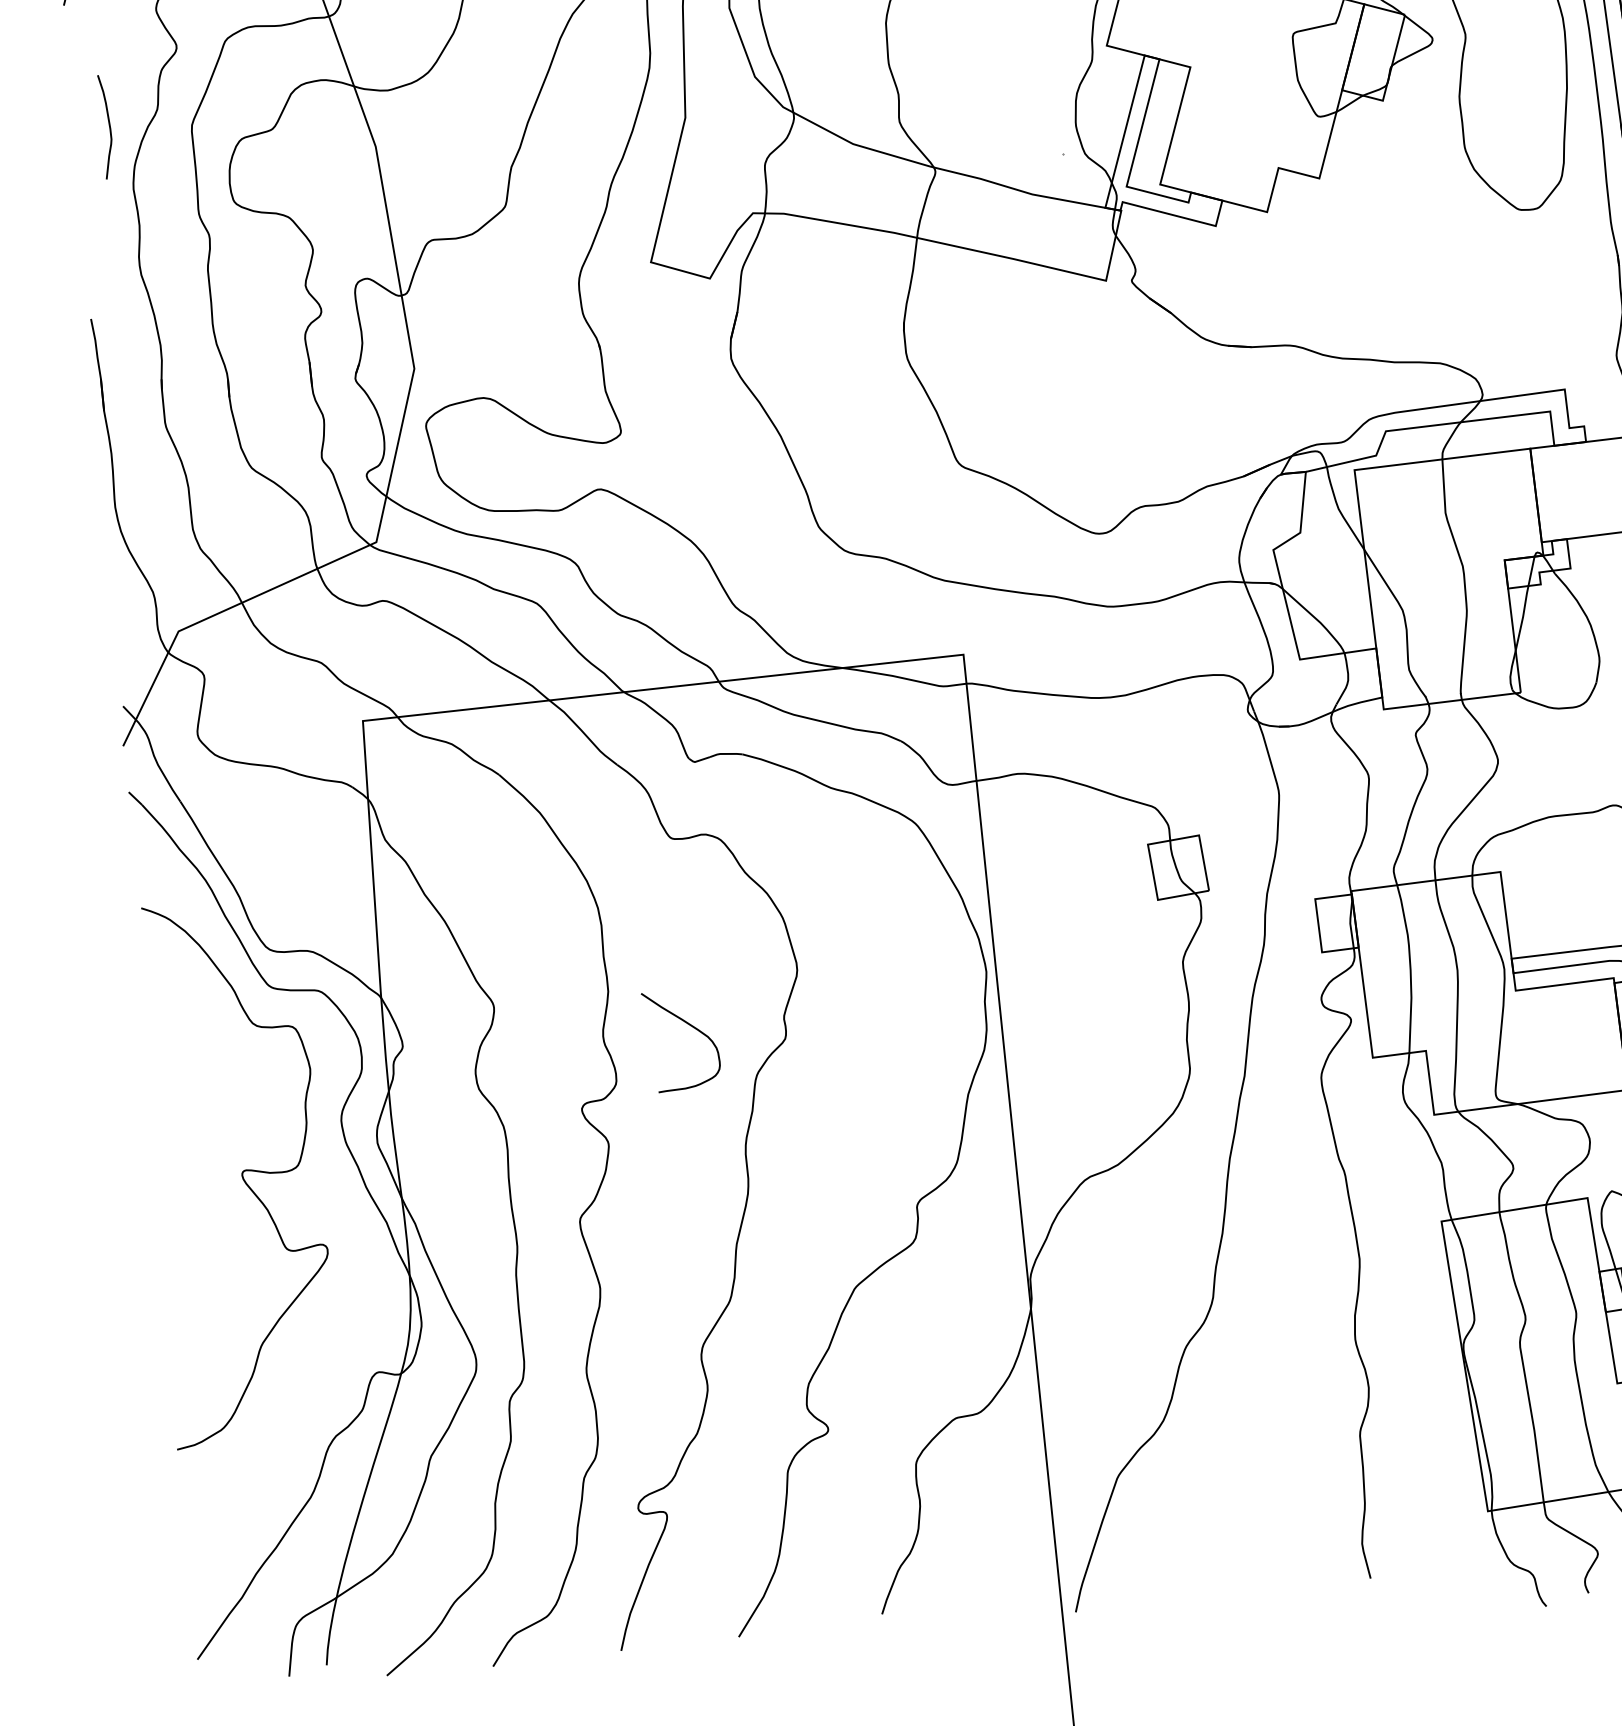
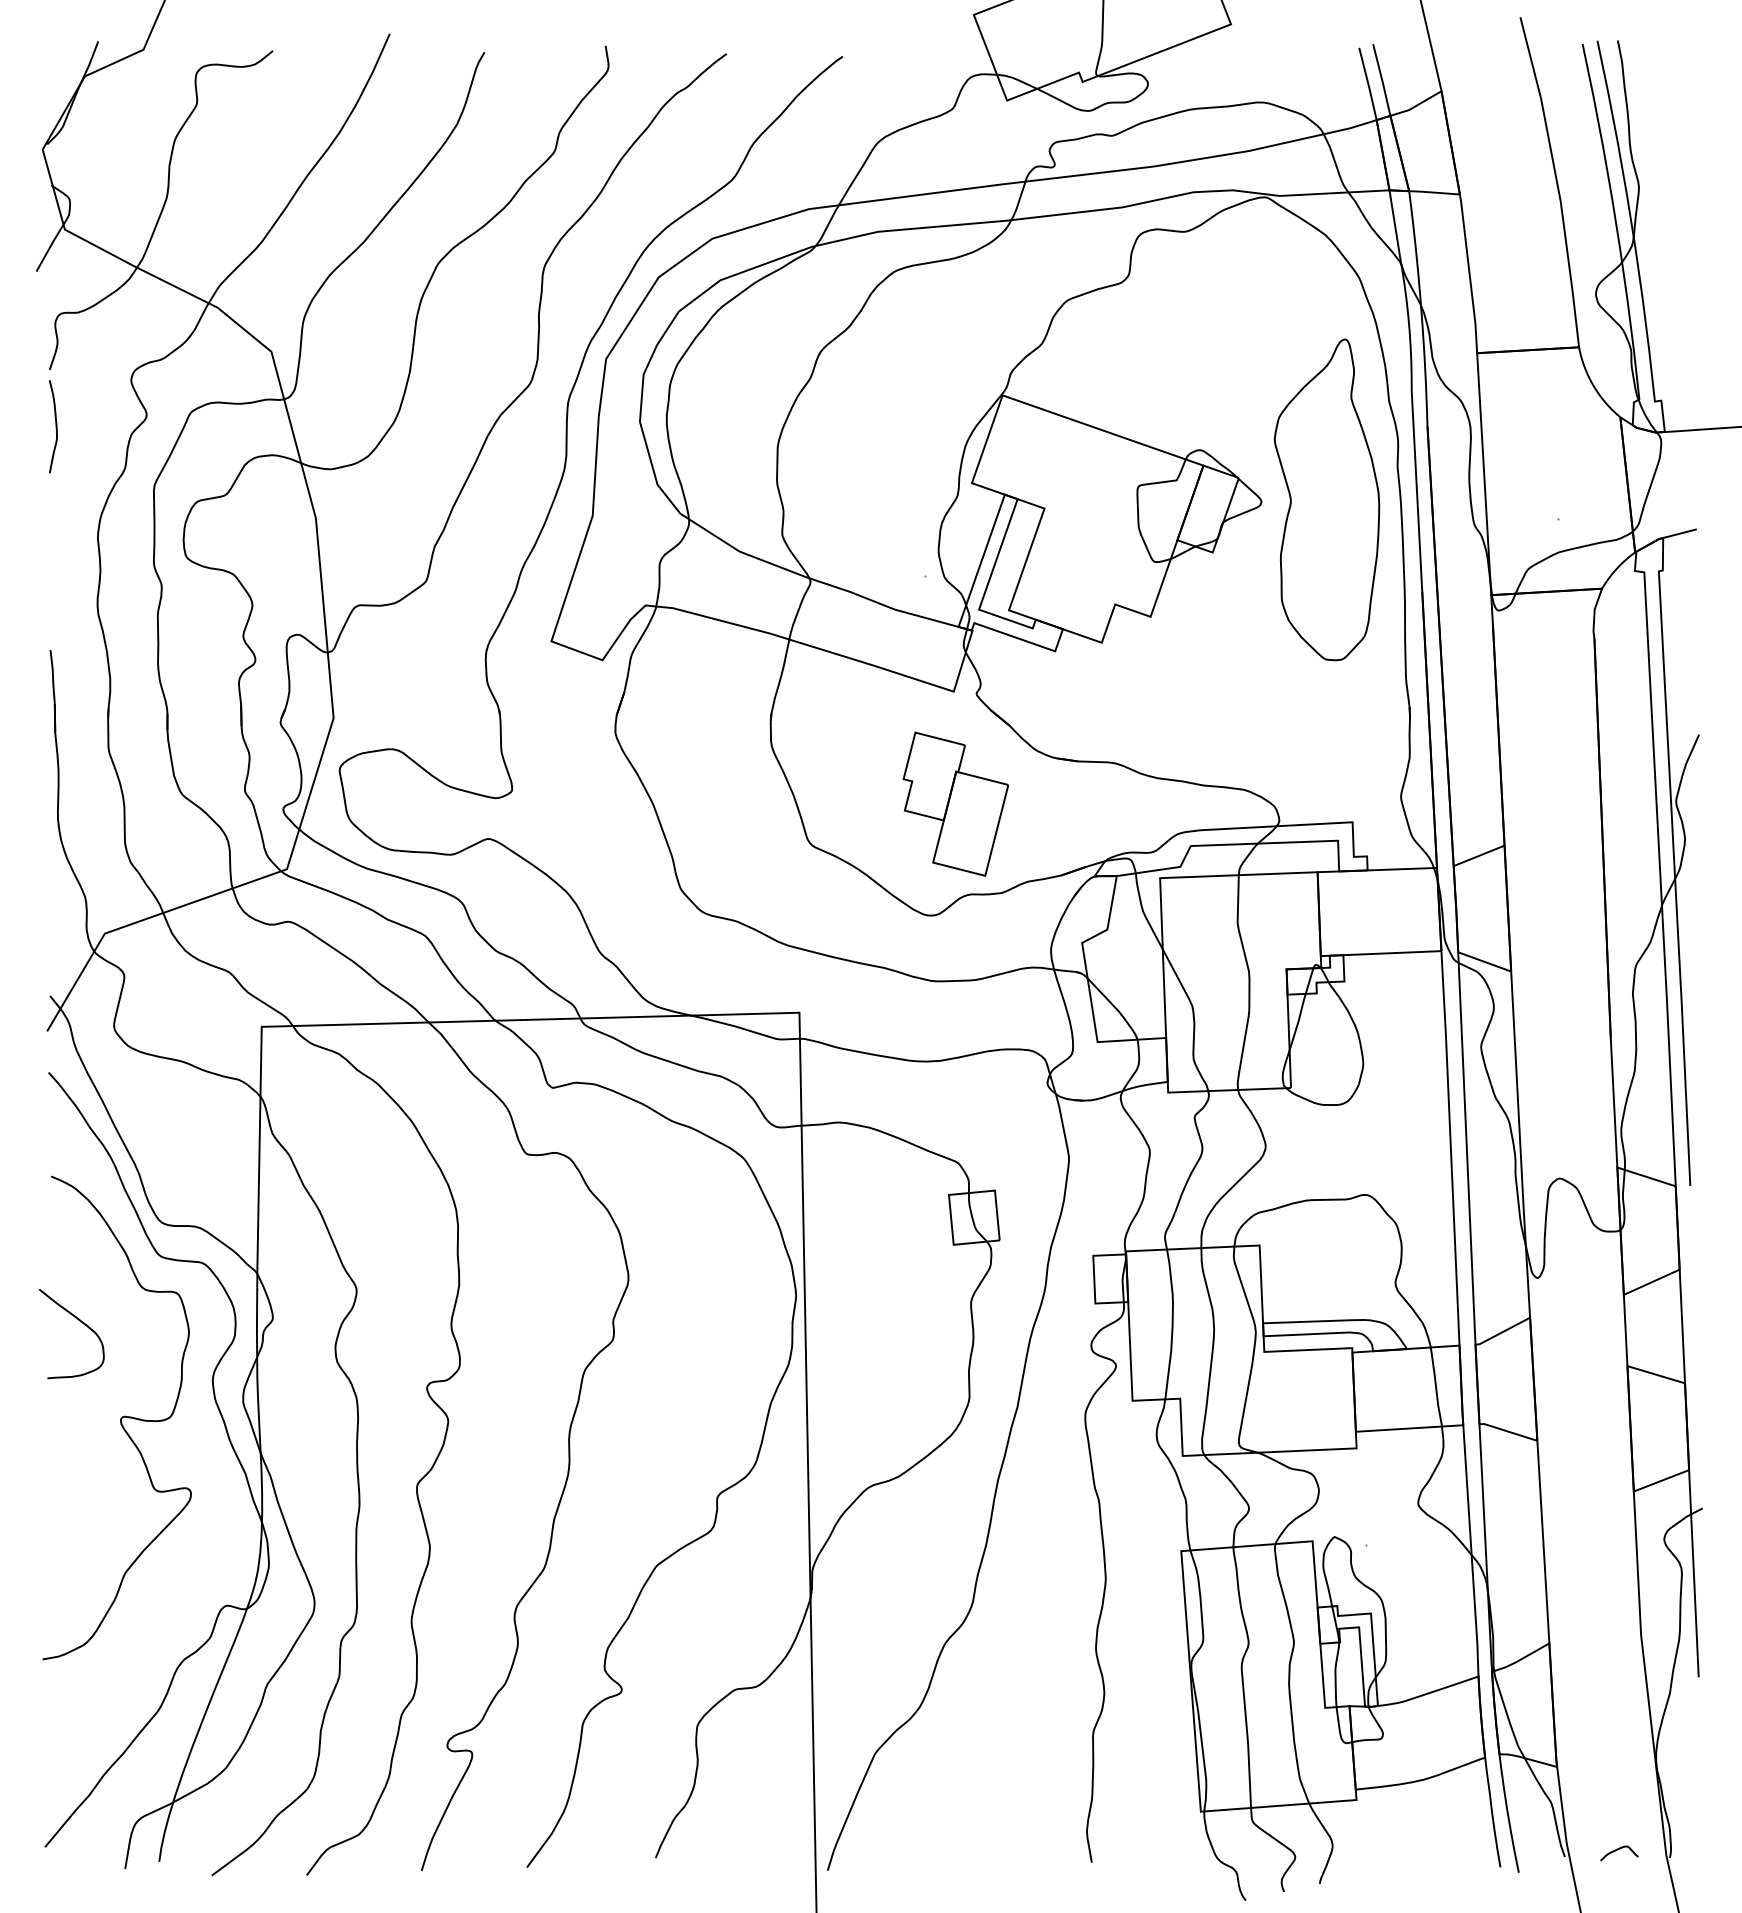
curve: (108, 126) -> (55, 426), moved
part: (1118, 405) -> (955, 803), added
curve: (689, 1025) -> (79, 1321), moved

